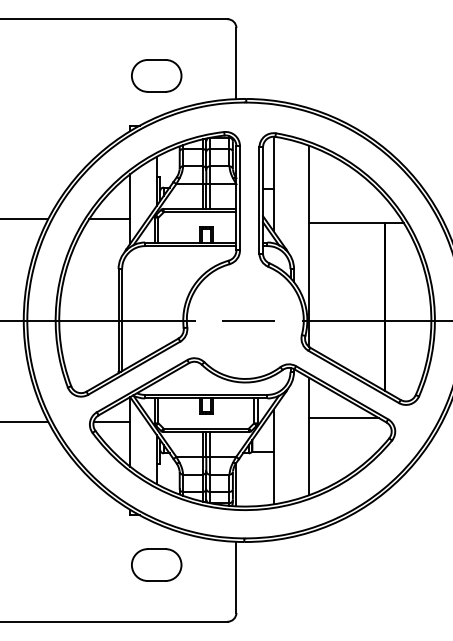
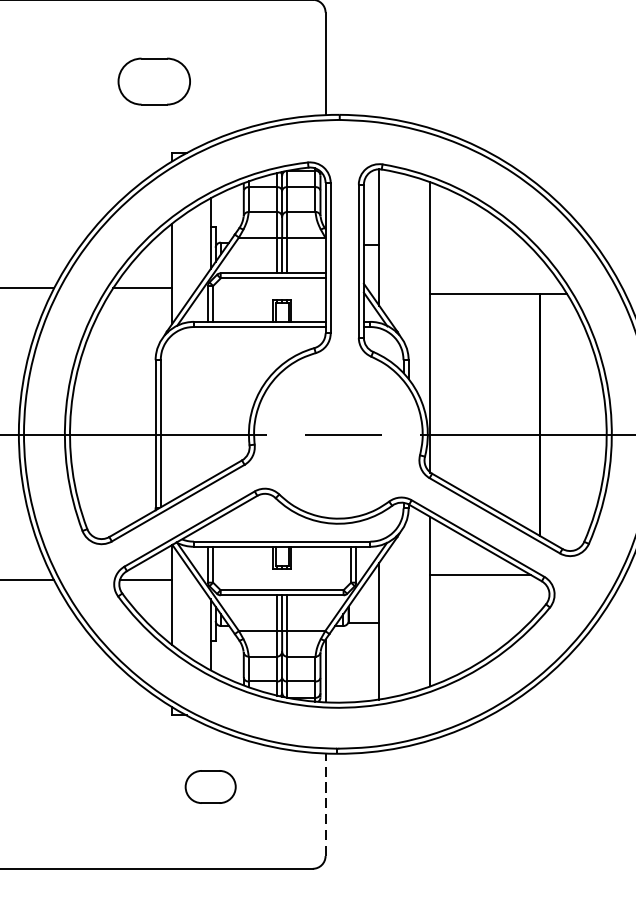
part: (156, 75) -> (154, 80), moved
part: (156, 564) -> (210, 786), size x0.7
line: (236, 577) -> (325, 804), solid -> dashed

